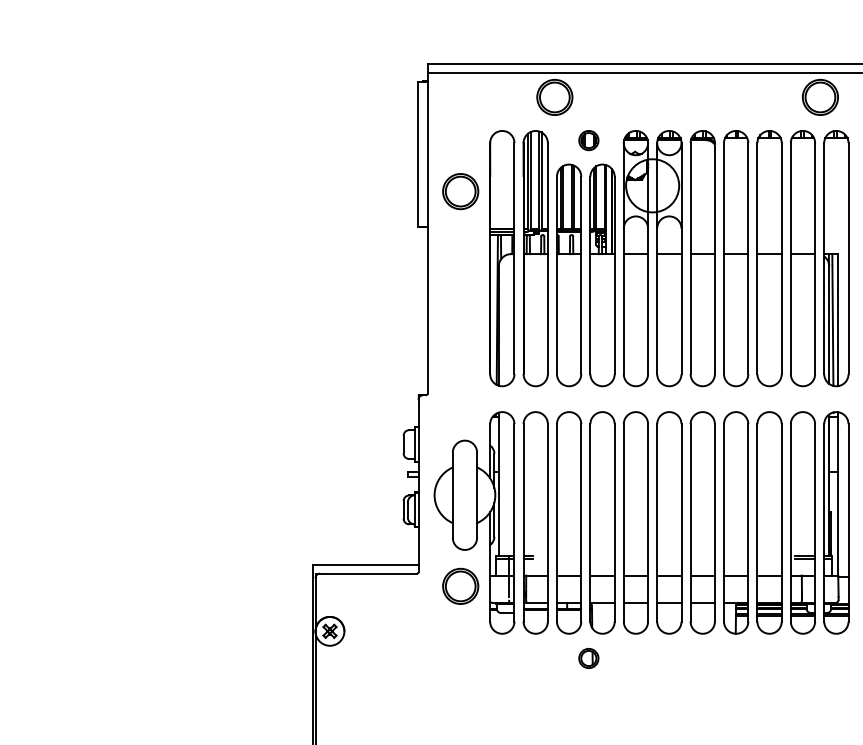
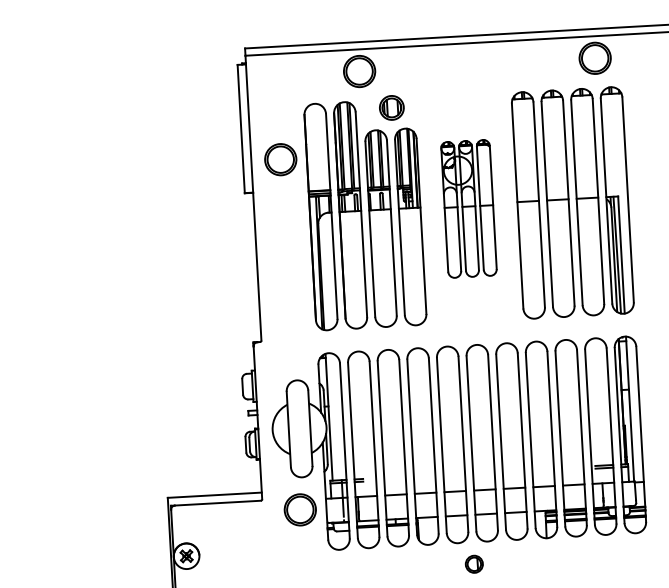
part: (588, 140) -> (391, 108), size x1.4
part: (668, 258) -> (468, 208), size x0.6
part: (588, 658) -> (474, 564), moved

